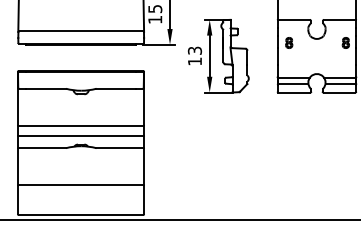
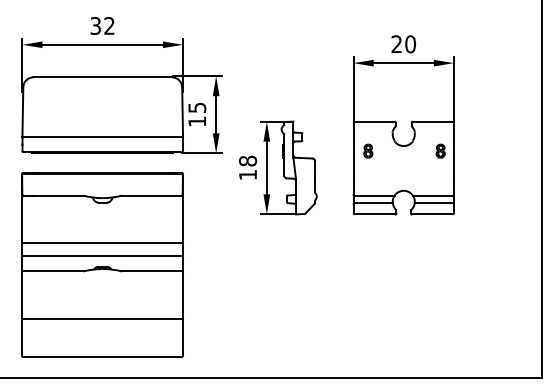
text: (195, 50) -> (248, 160), 13 -> 18
part: (81, 142) -> (102, 264), moved

